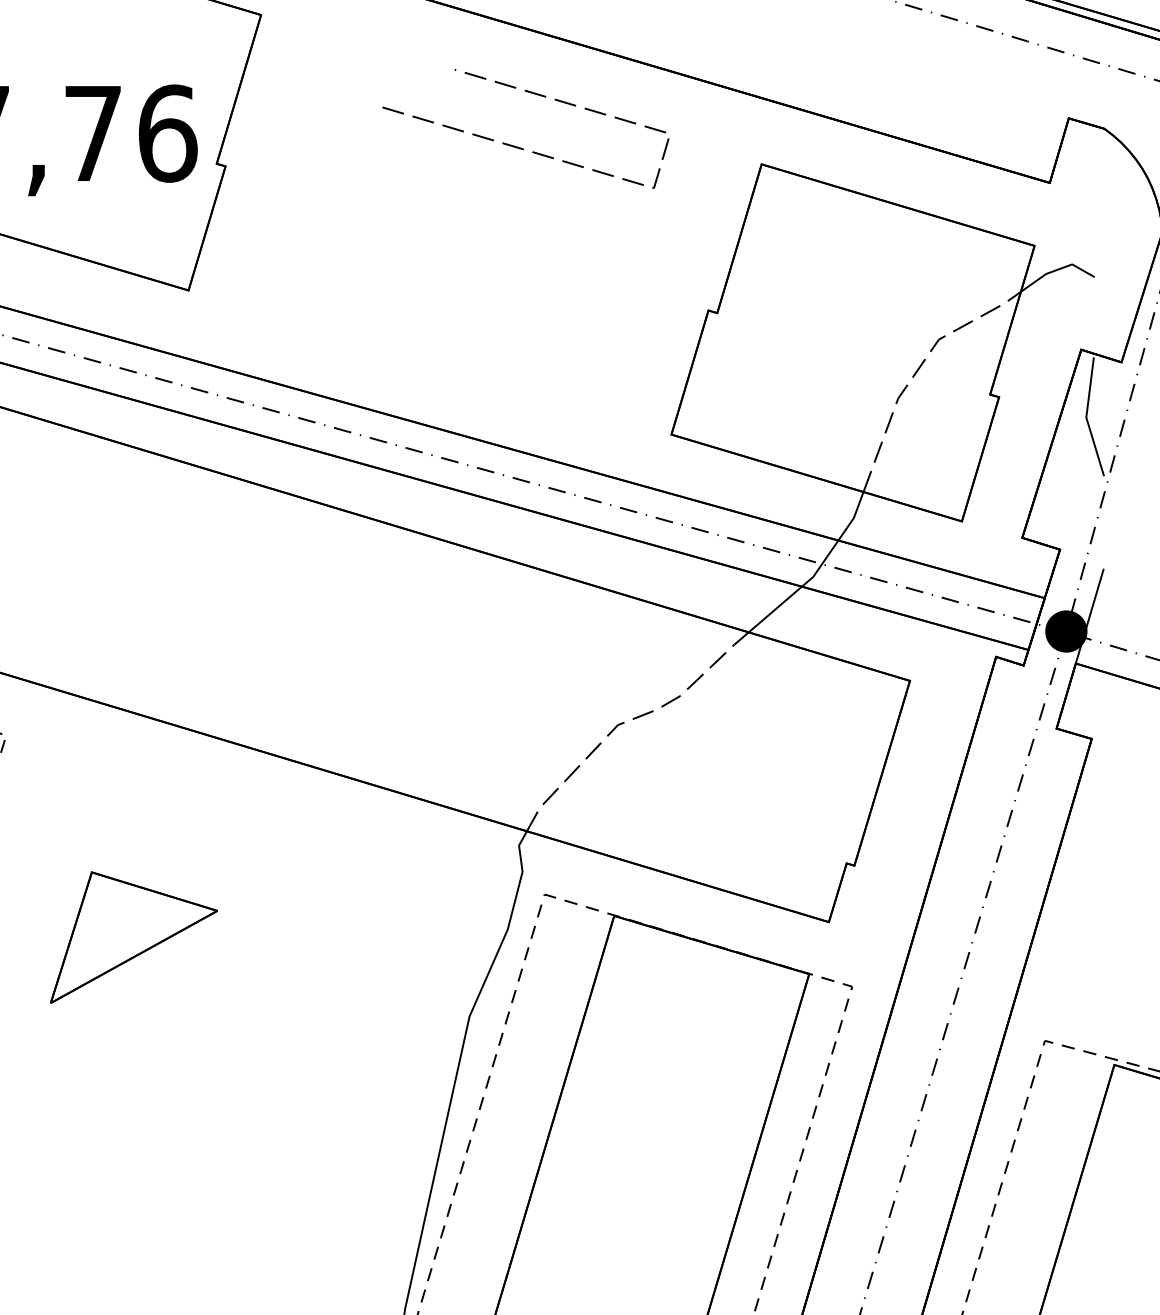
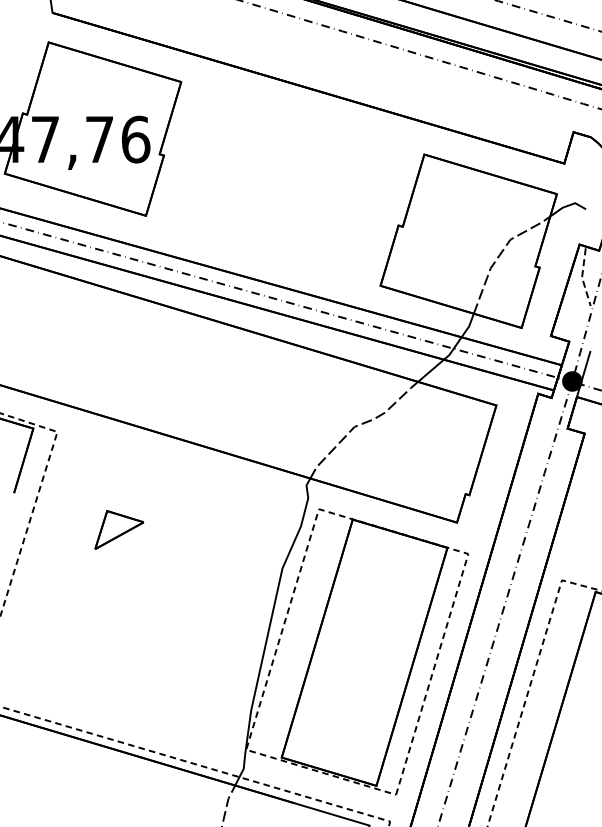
line: (518, 145) -> (306, 145), removed
line: (1087, 417) -> (582, 277), solid -> dashed
part: (133, 936) -> (119, 529), size x0.6

